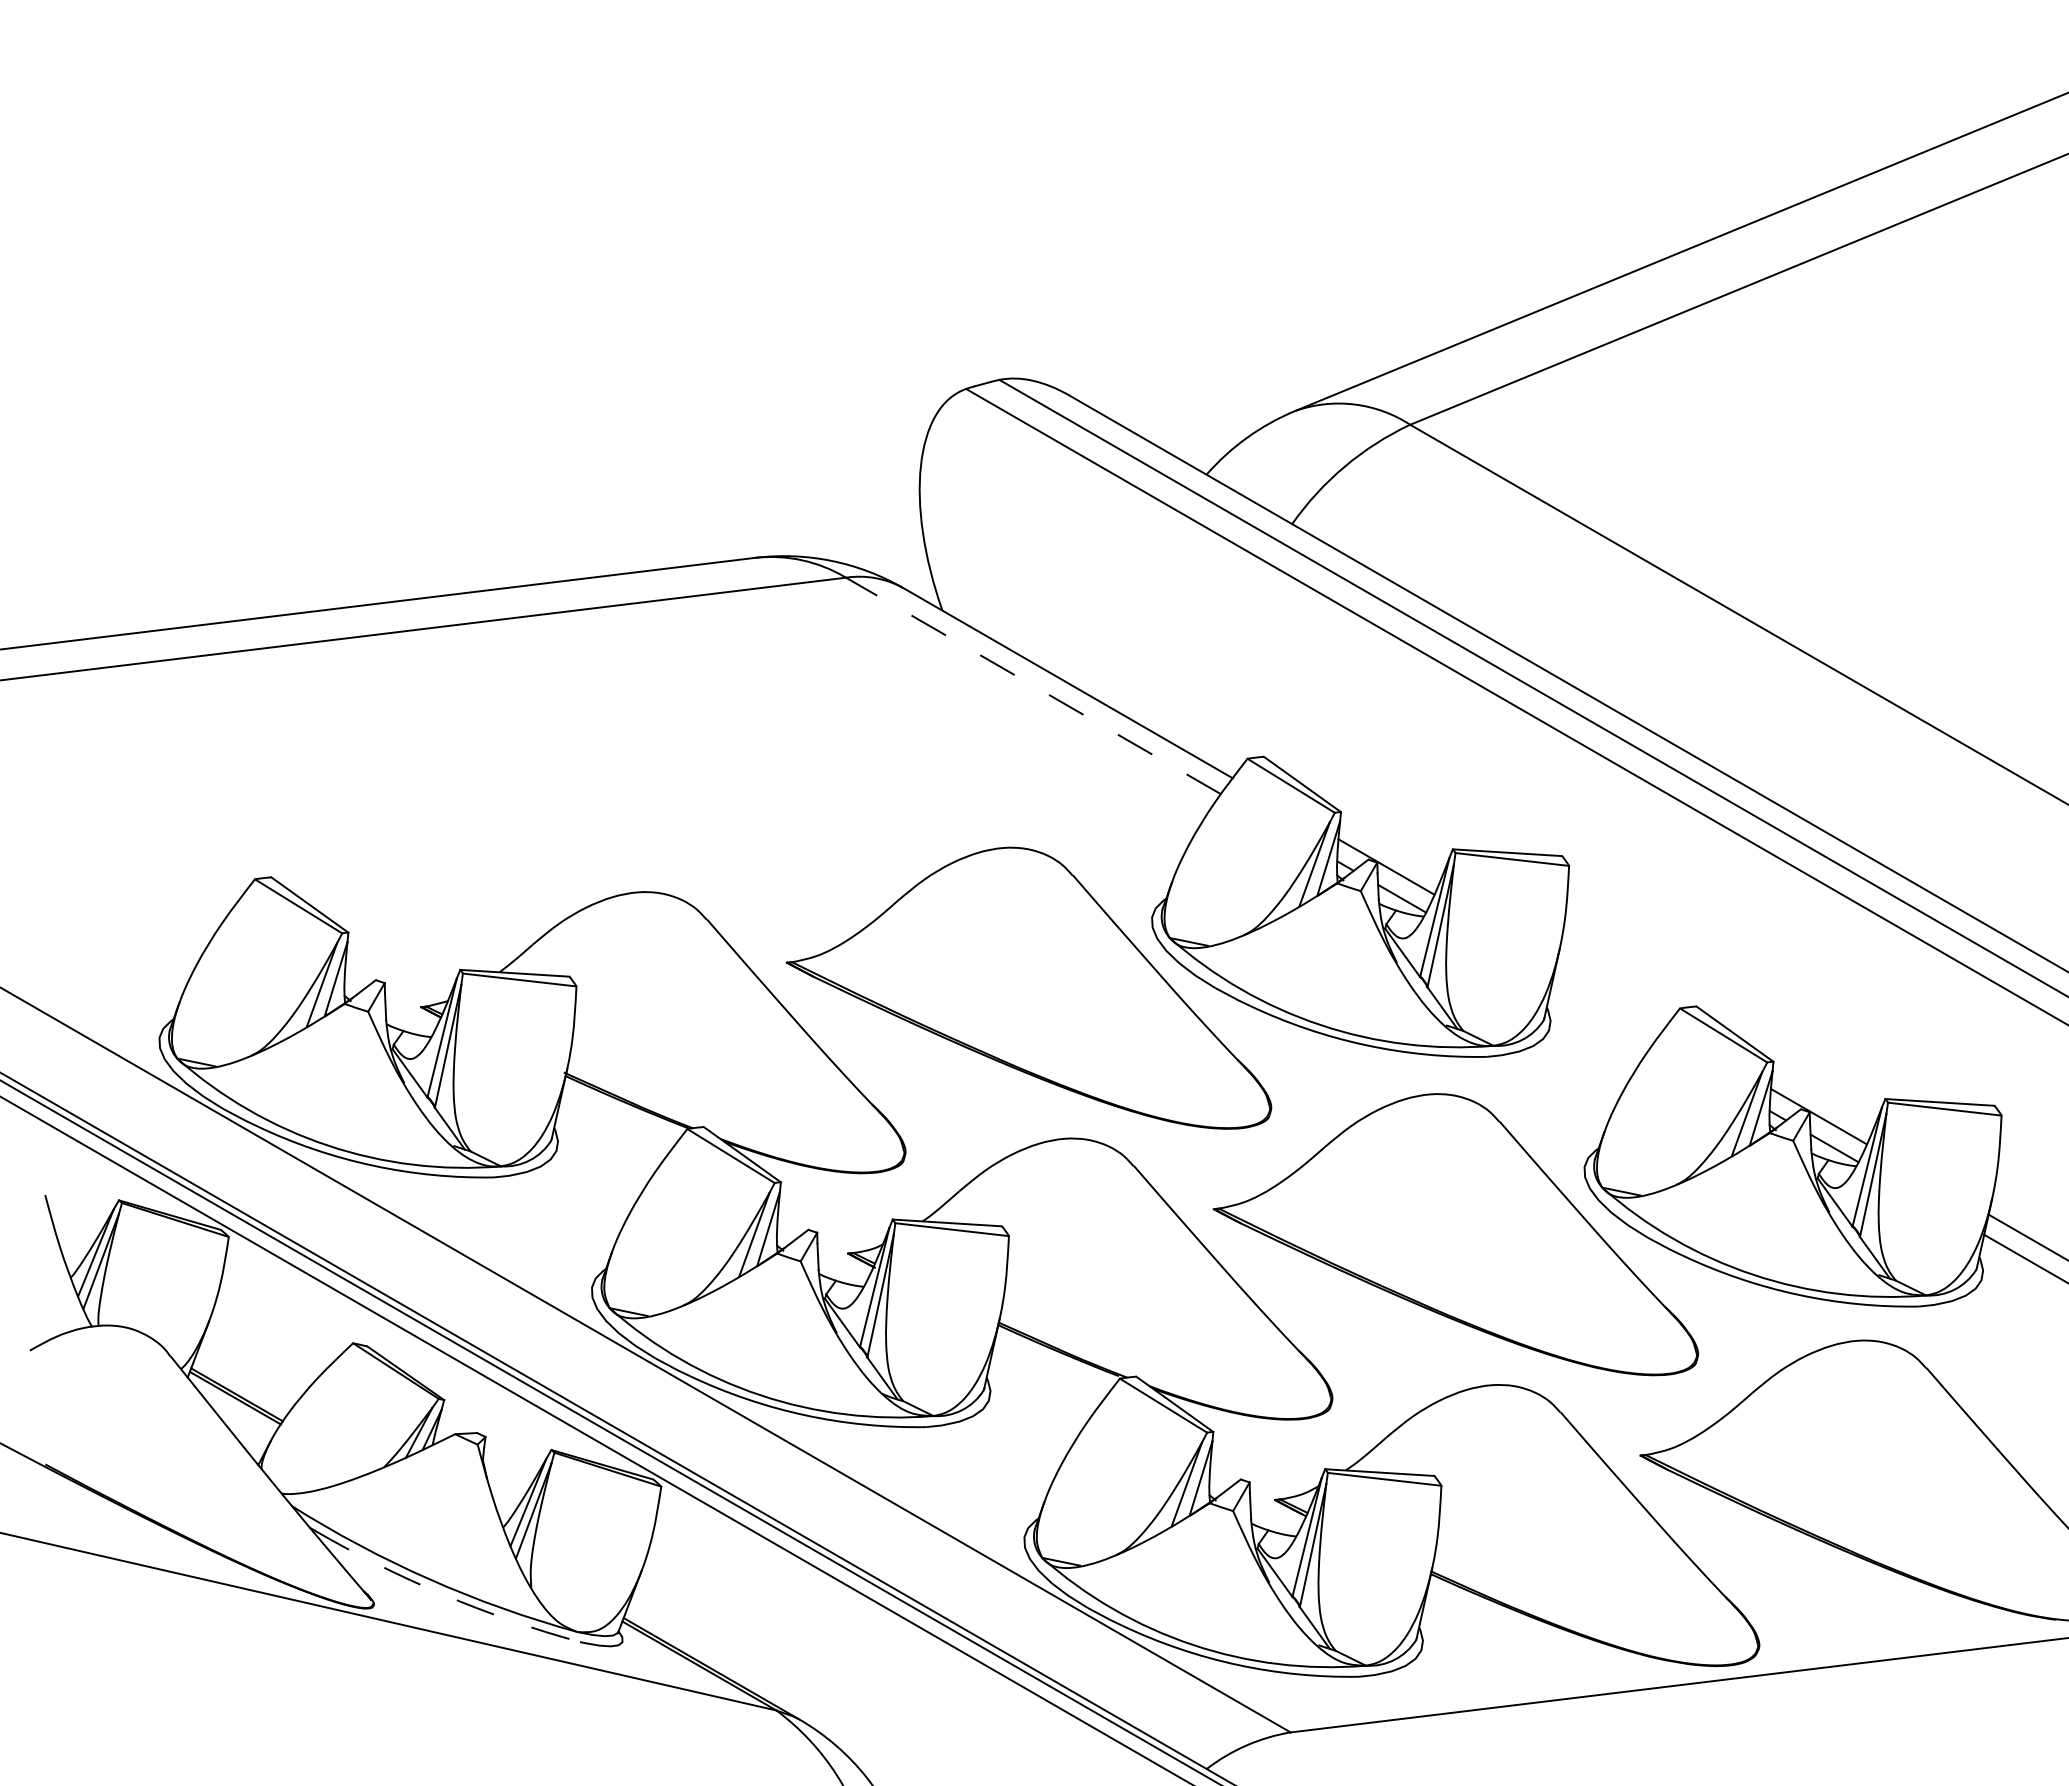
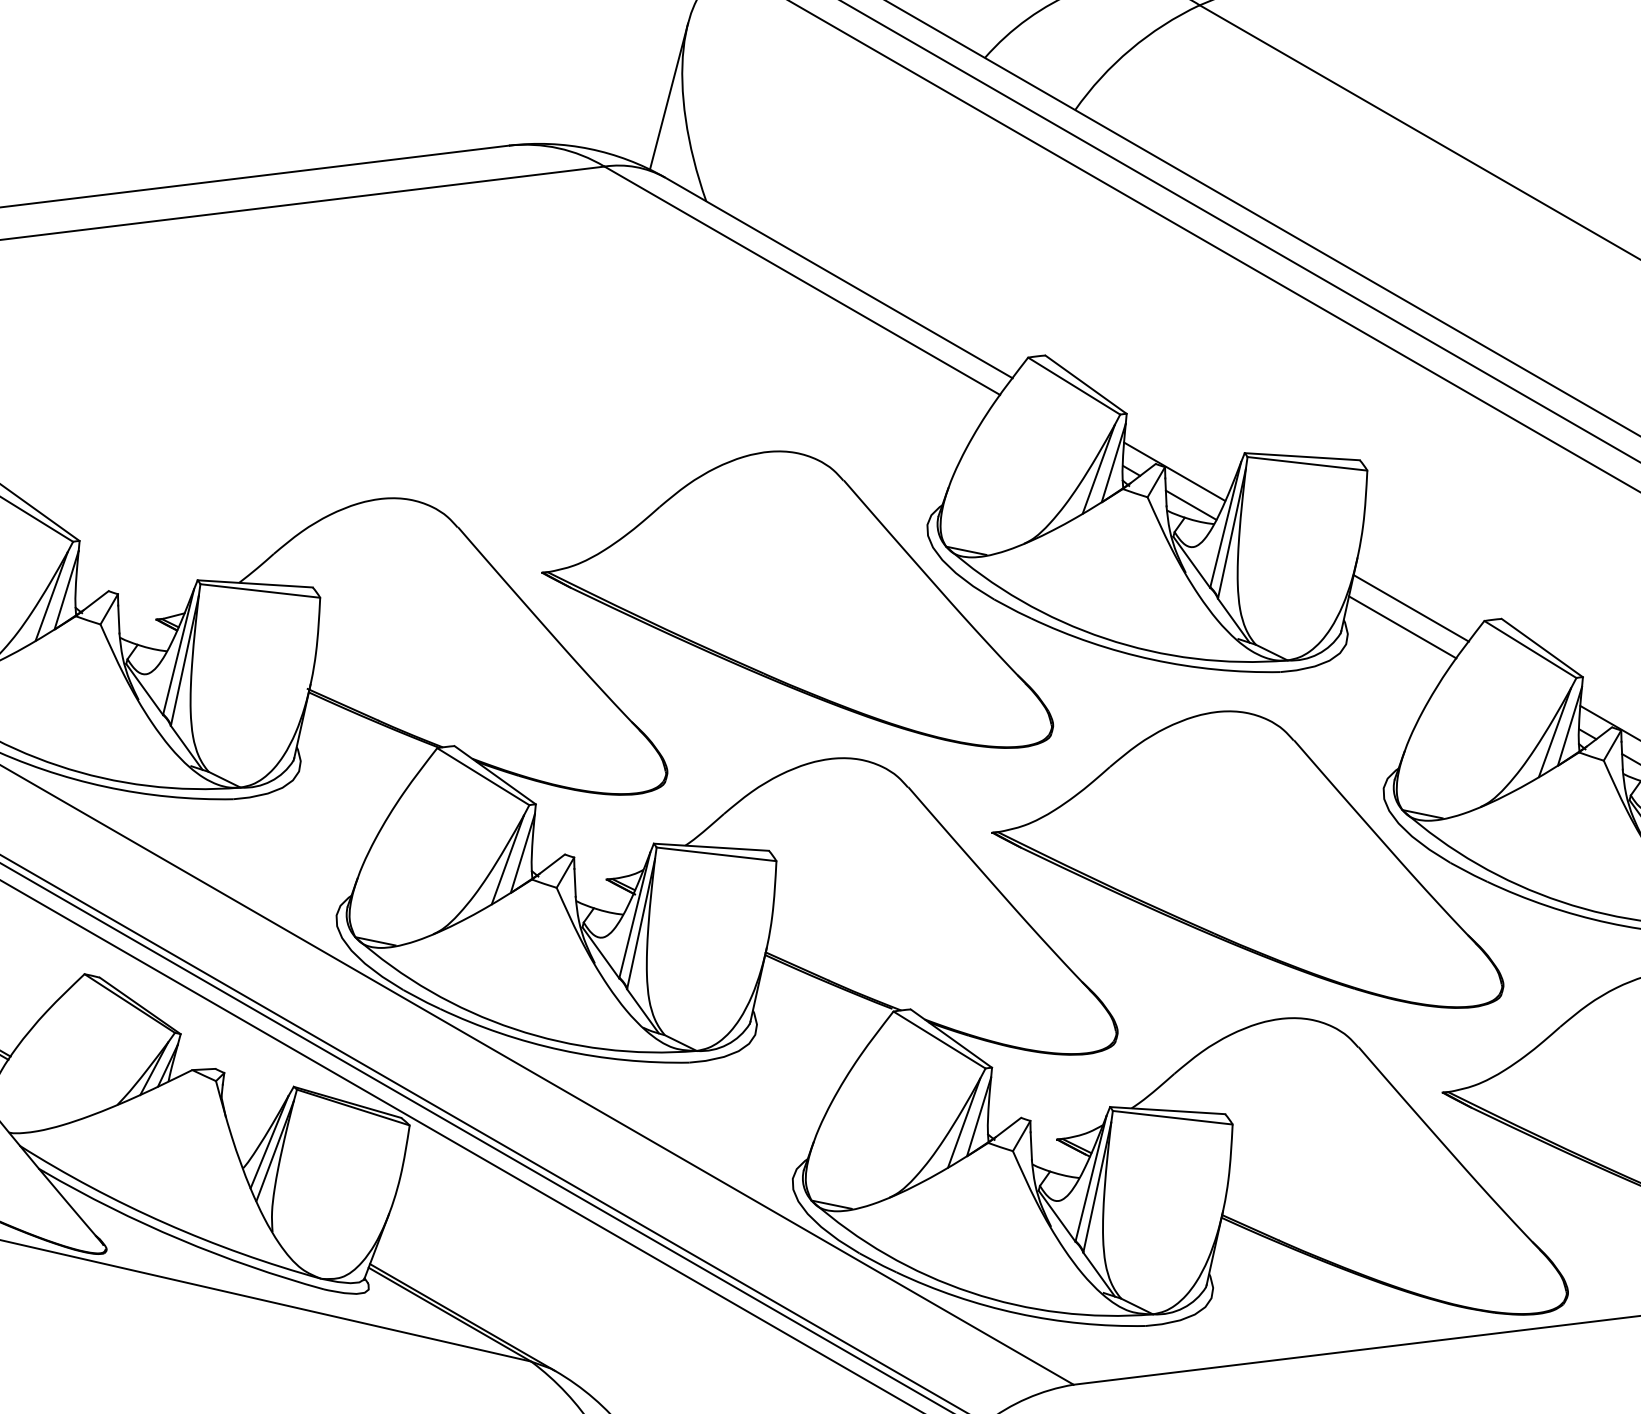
line: (907, 511) -> (669, 96), added
line: (1033, 685) -> (802, 280), dashed -> solid
line: (1610, 996) -> (1411, 608), added
line: (1602, 1014) -> (1402, 627), added
arc: (443, 1594) -> (179, 1239), dashed -> solid

